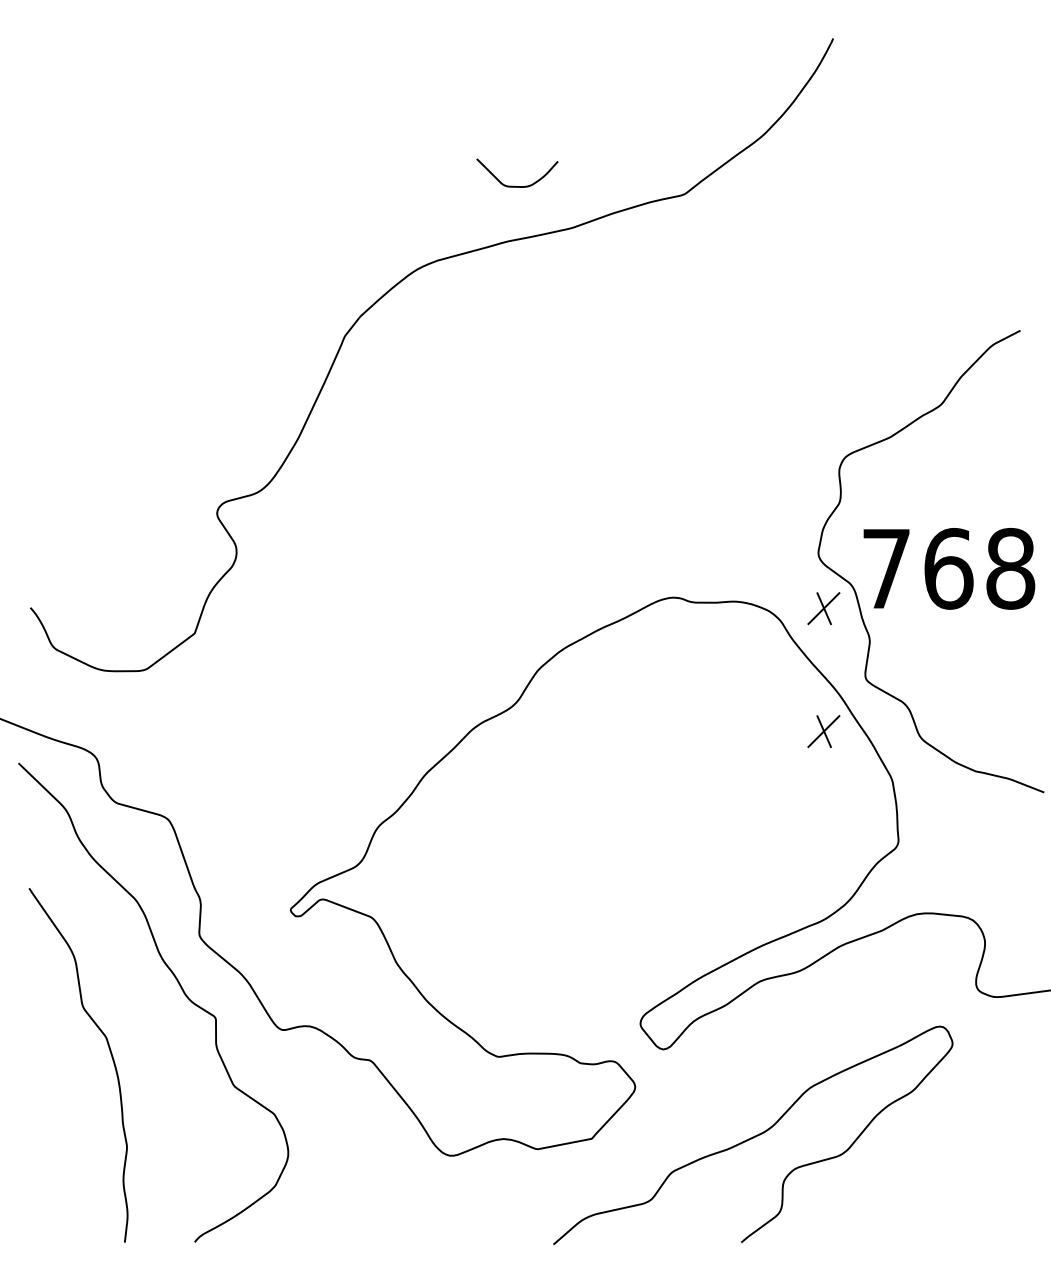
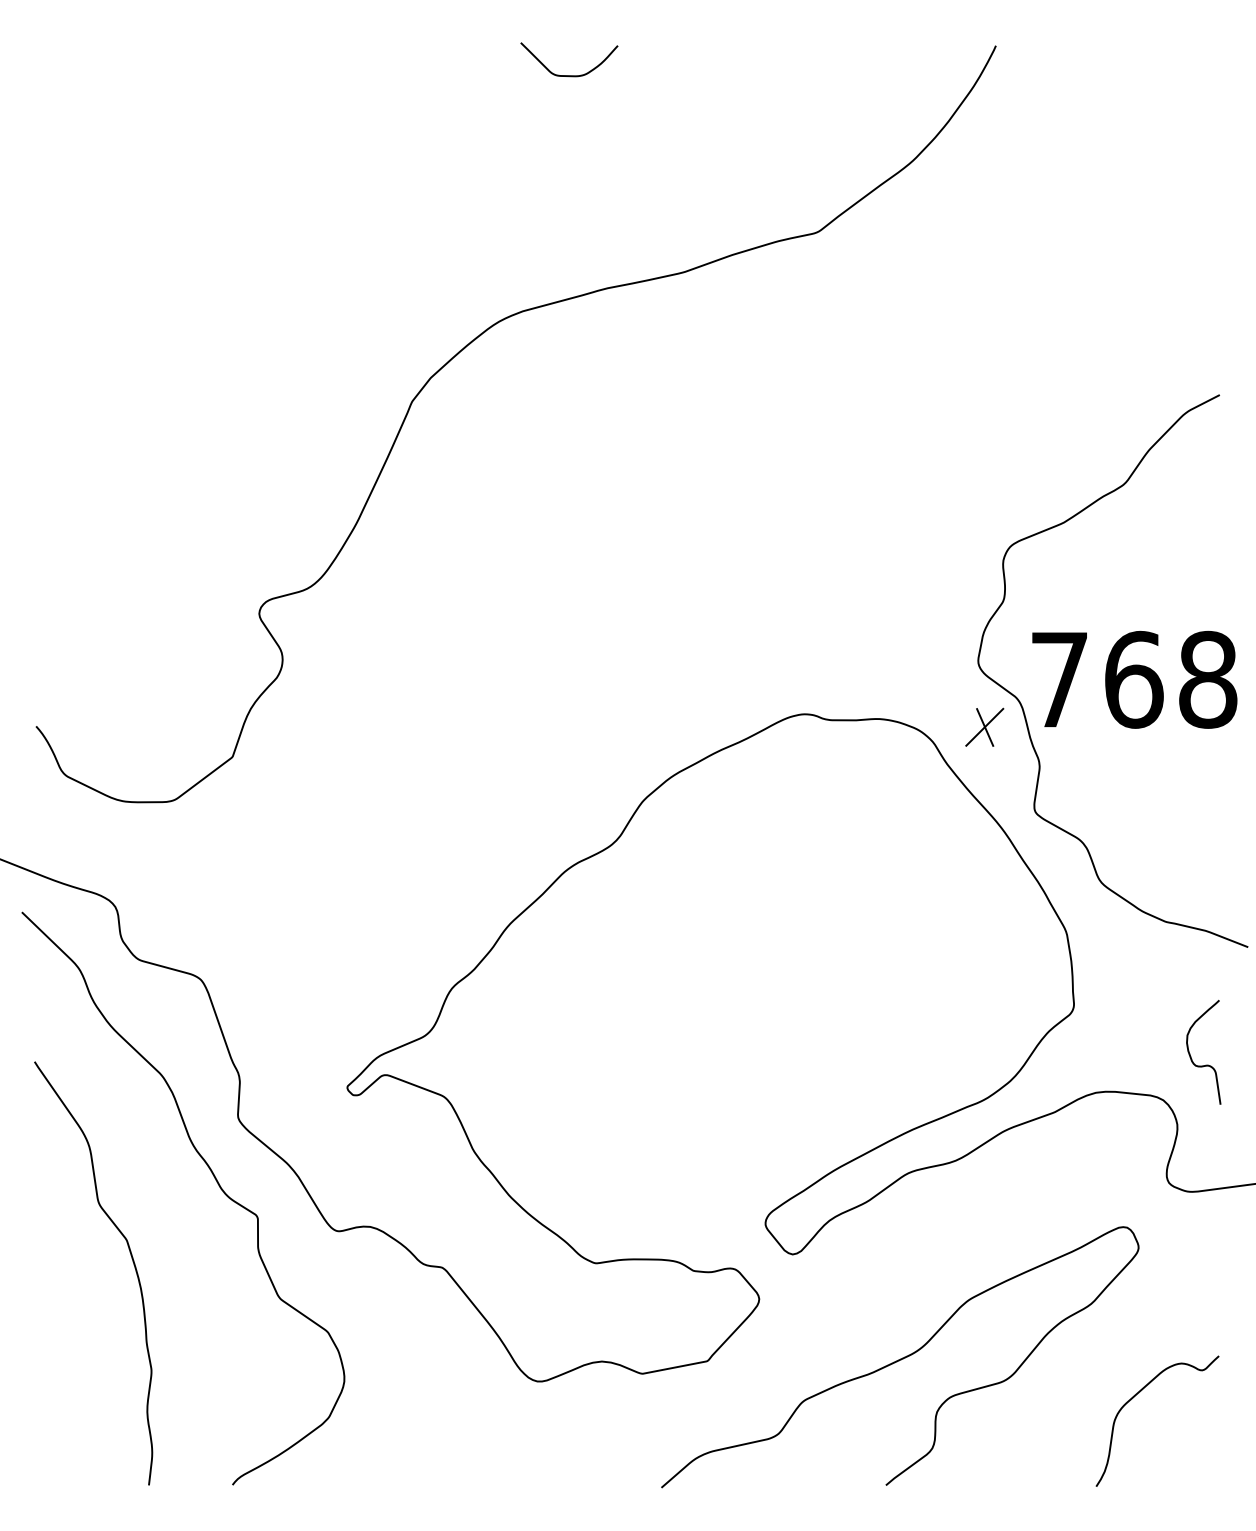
curve: (517, 186) -> (569, 75), moved
part: (823, 730) -> (984, 873), removed
curve: (1008, 890) -> (1205, 1064), added
curve: (949, 1169) -> (1134, 1397), added

